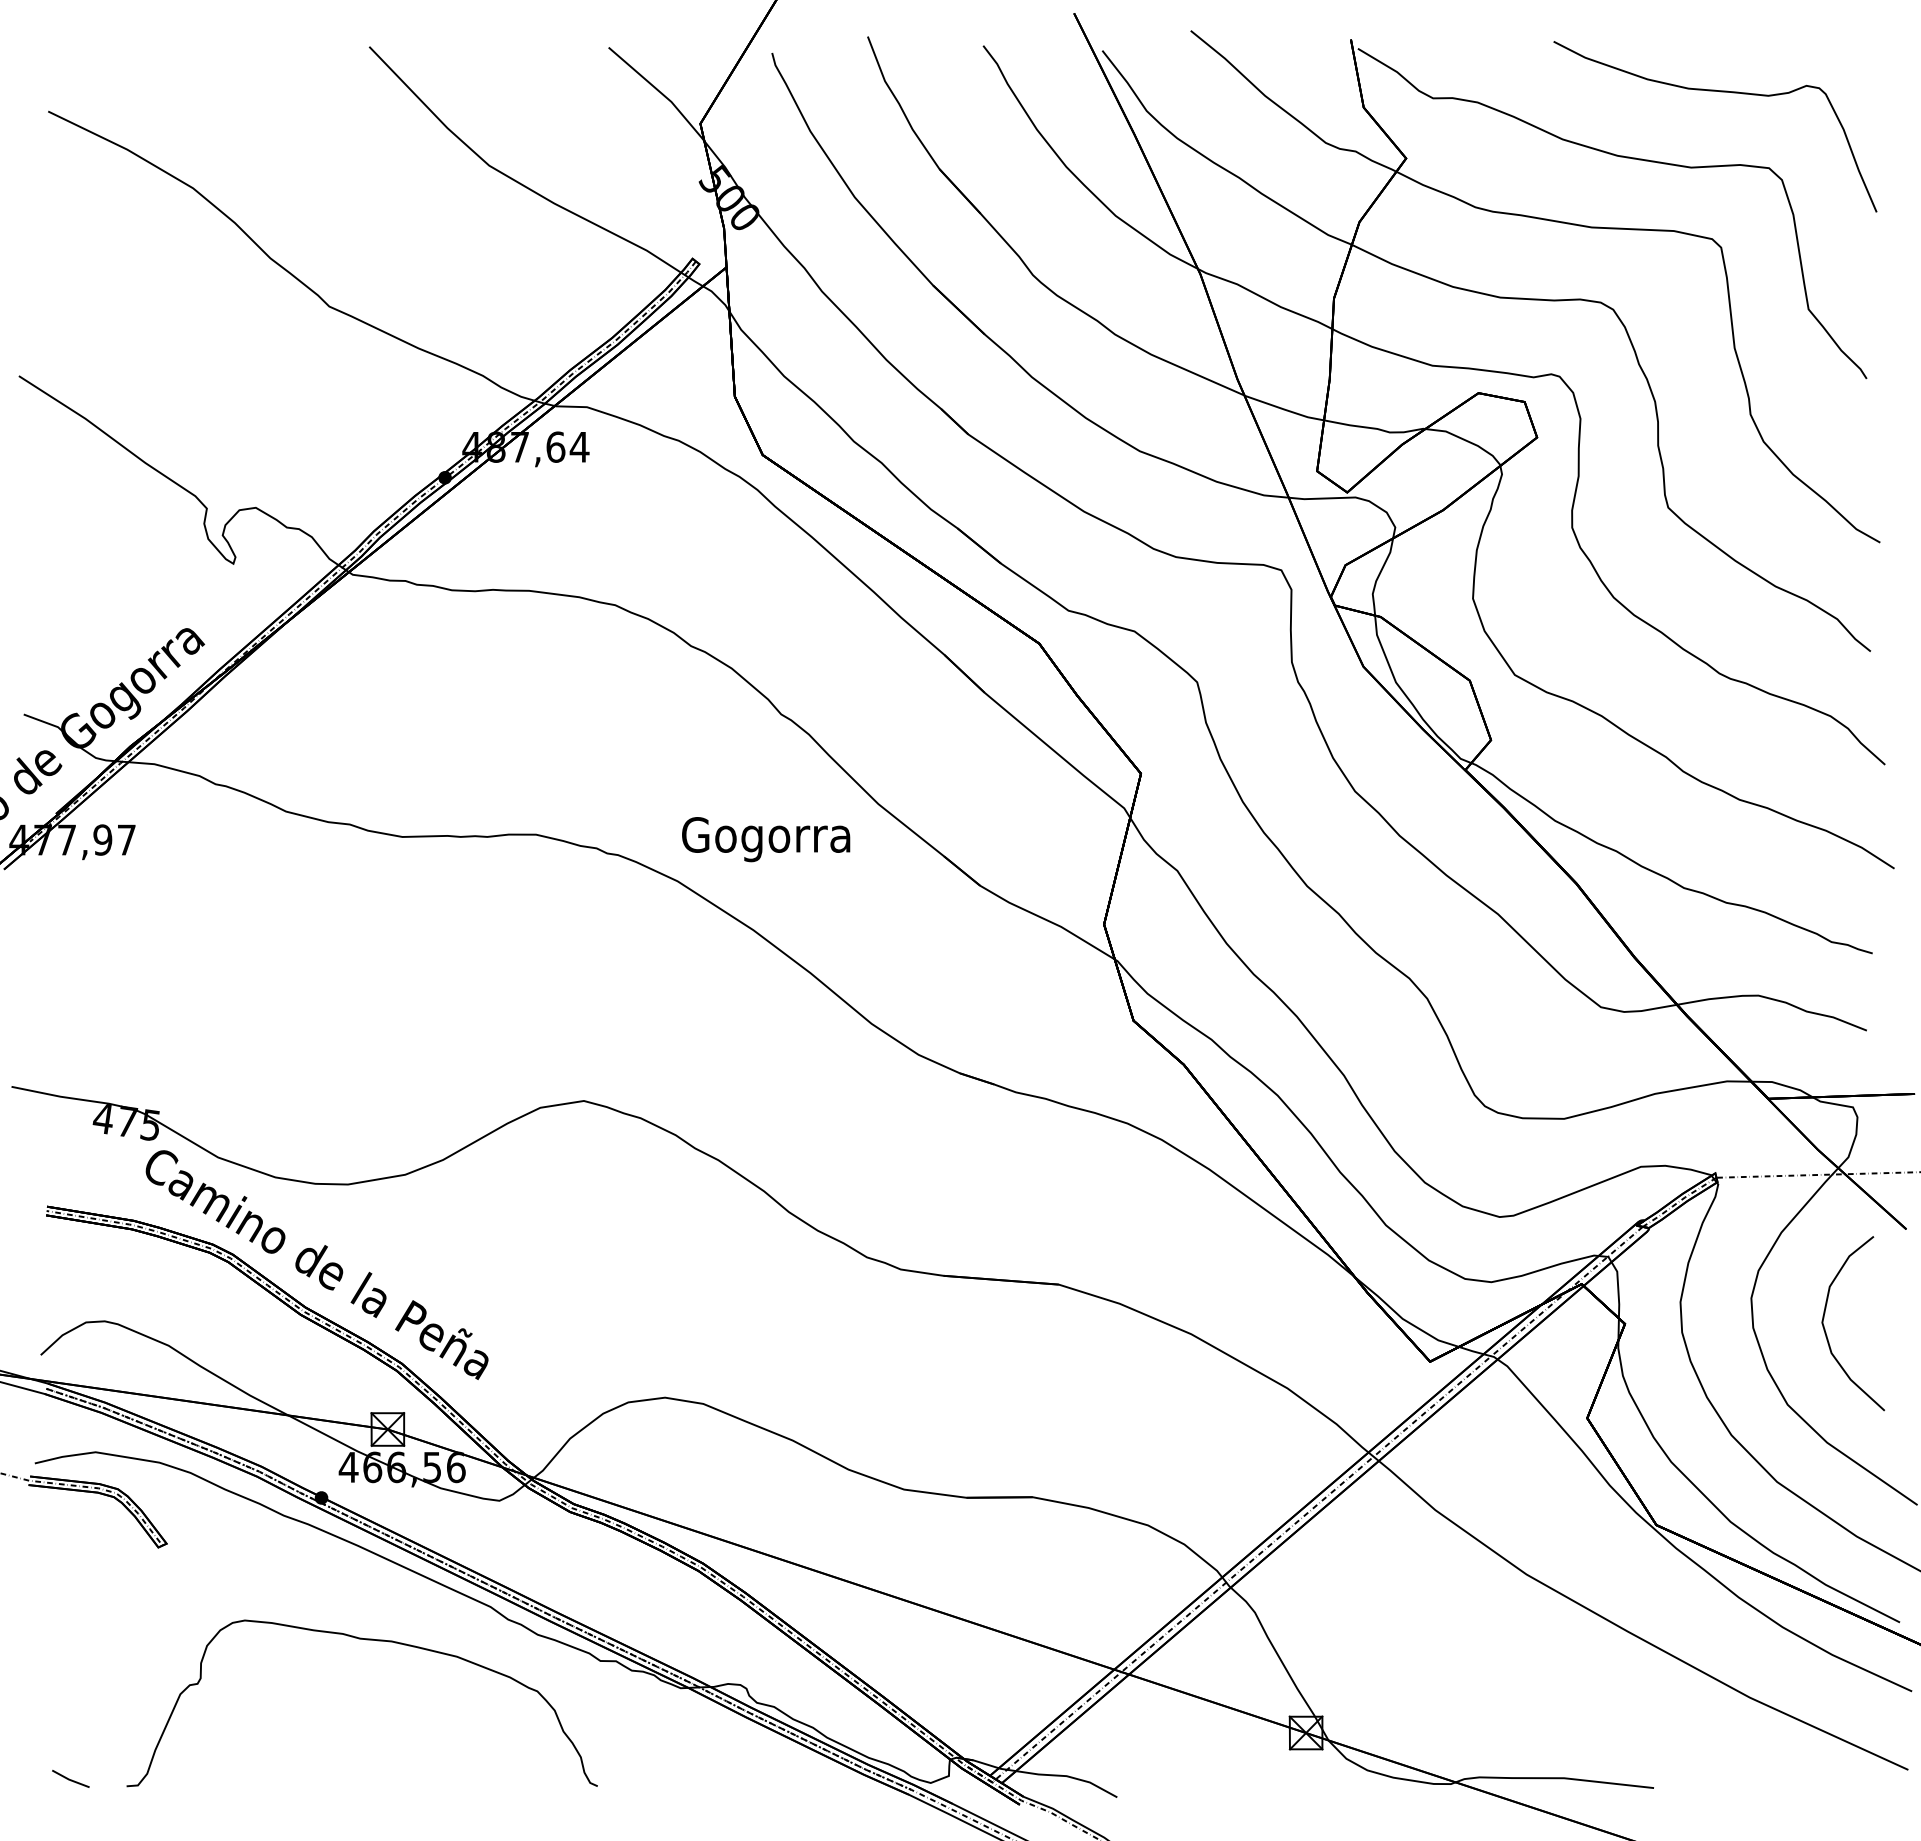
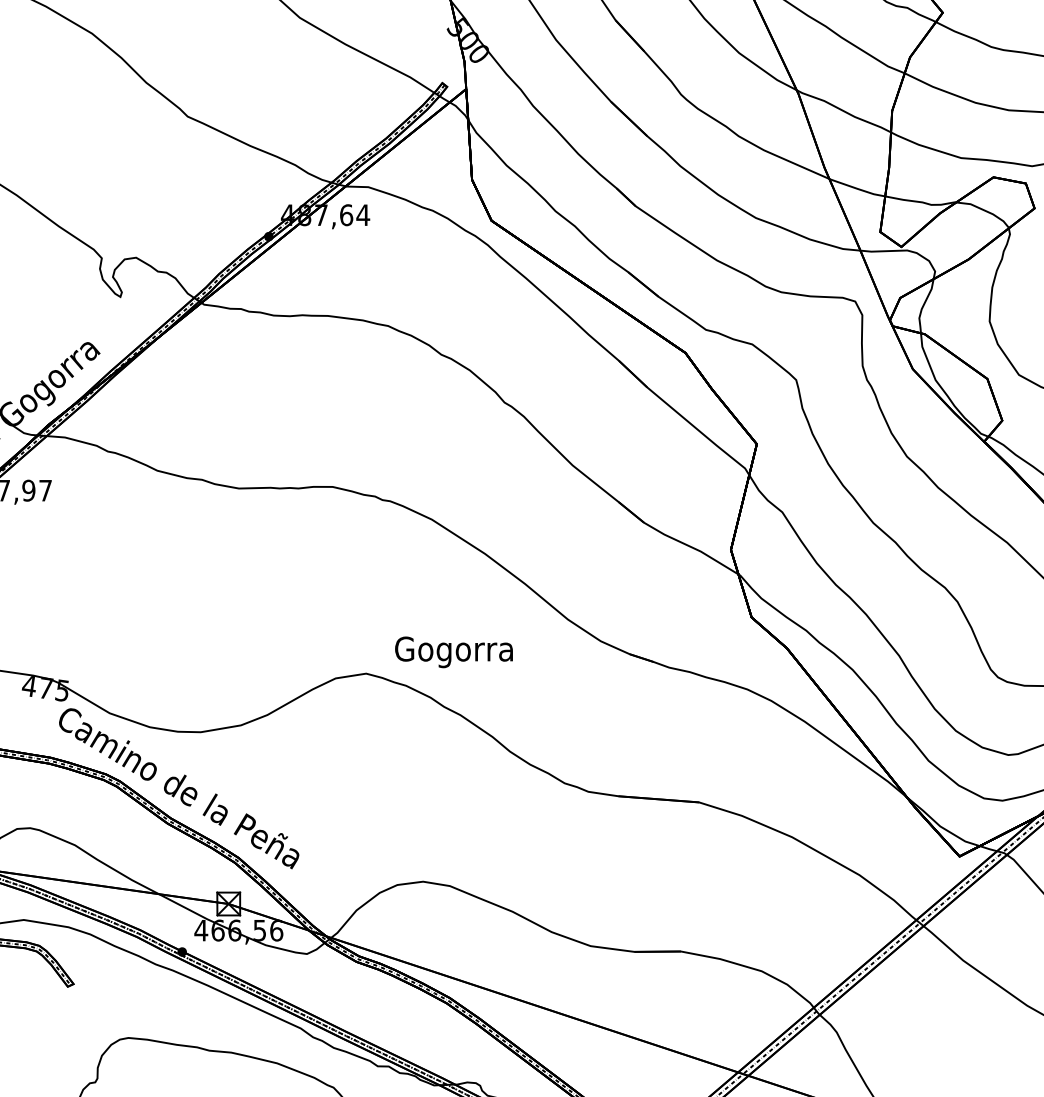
text: (766, 839) -> (454, 652), moved

